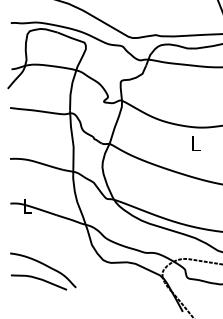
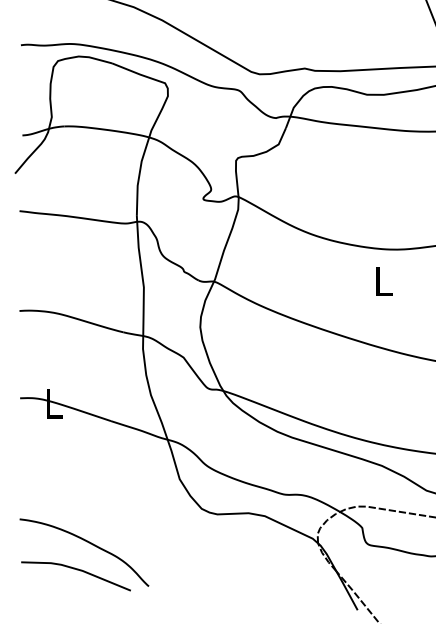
part: (43, 271) -> (84, 554), moved

